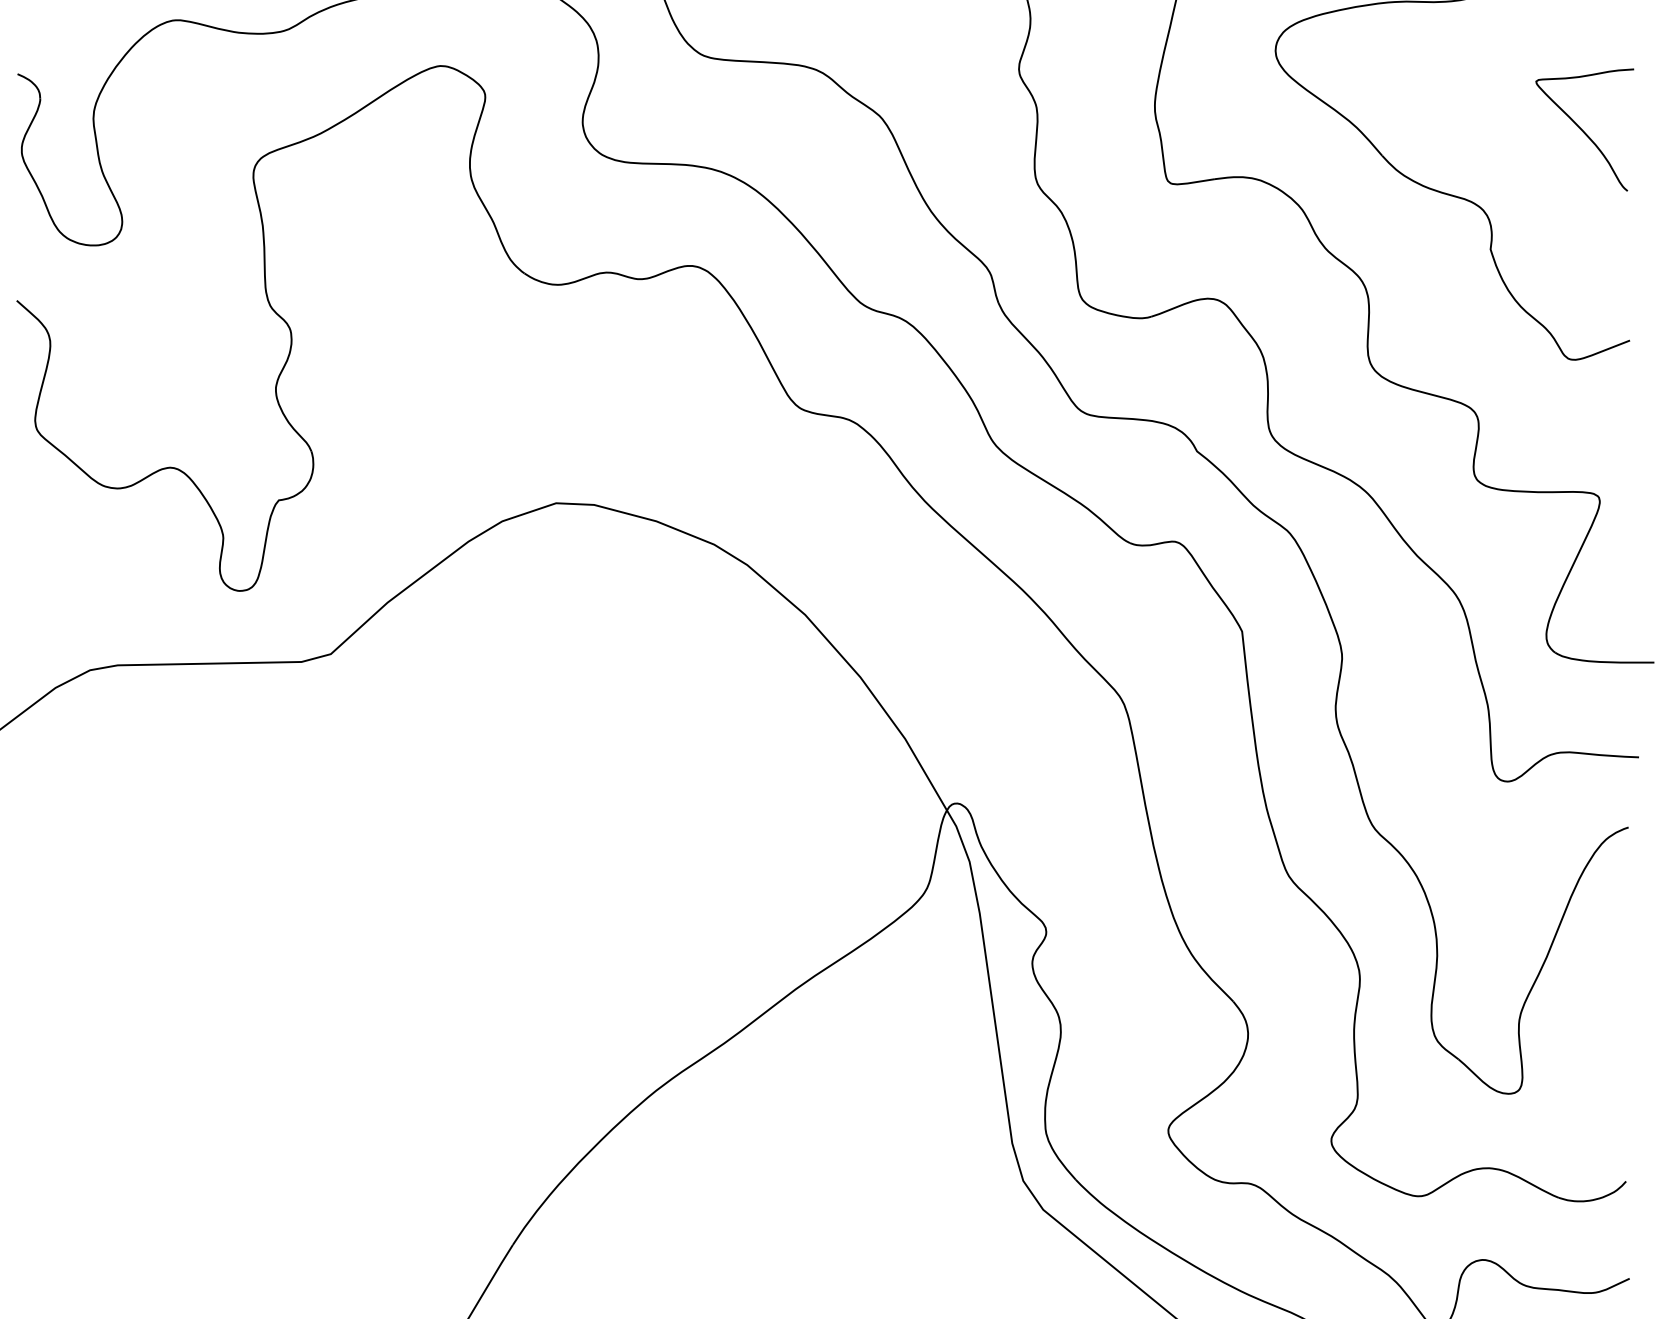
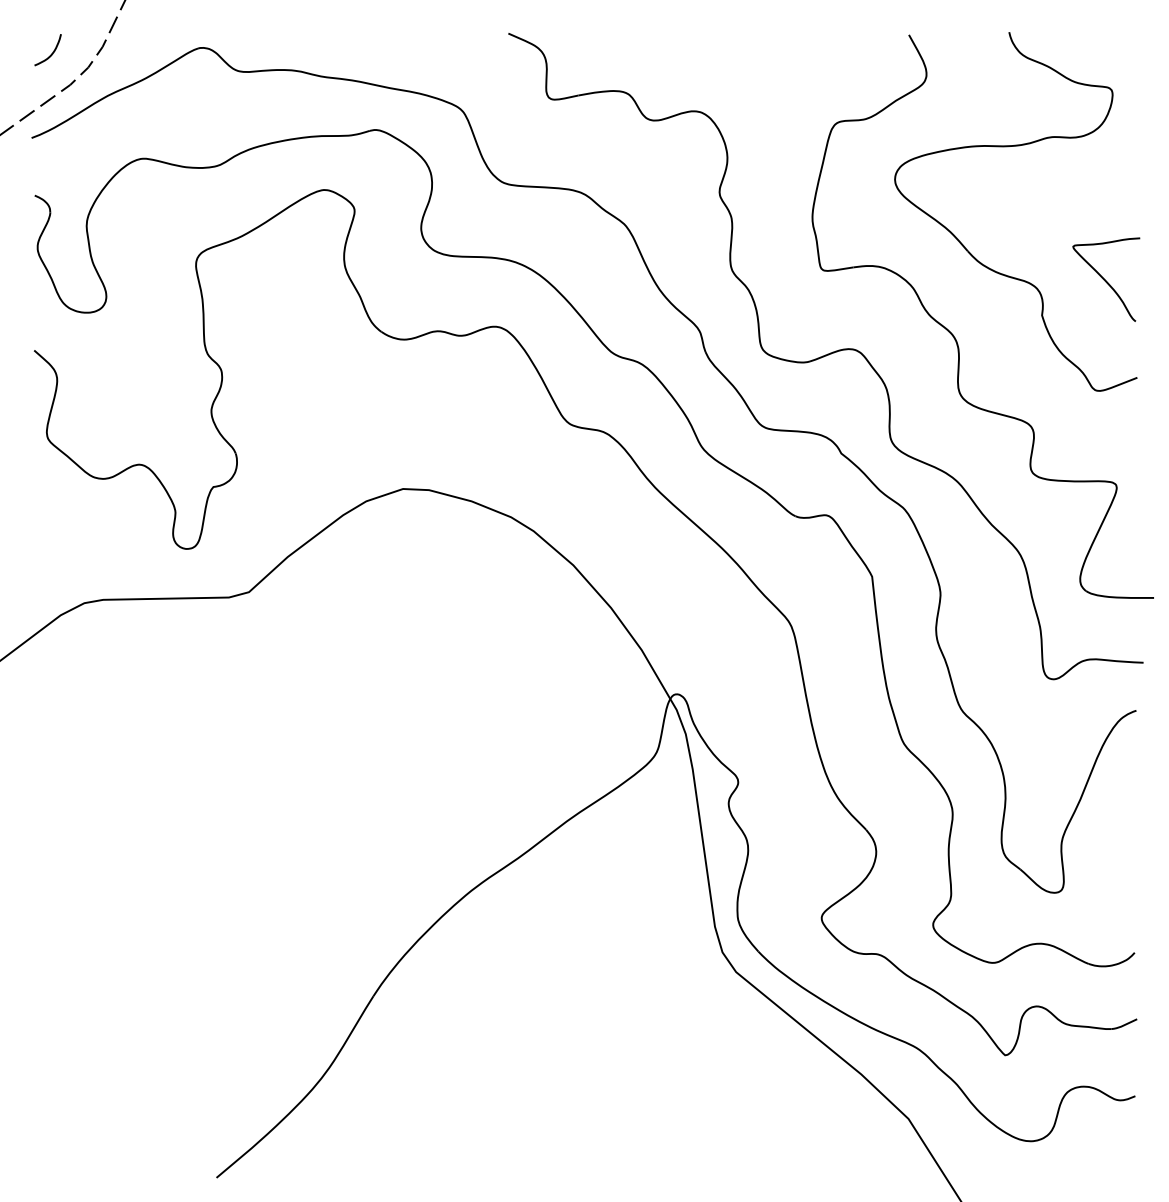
curve: (1583, 129) -> (1105, 279), moved

